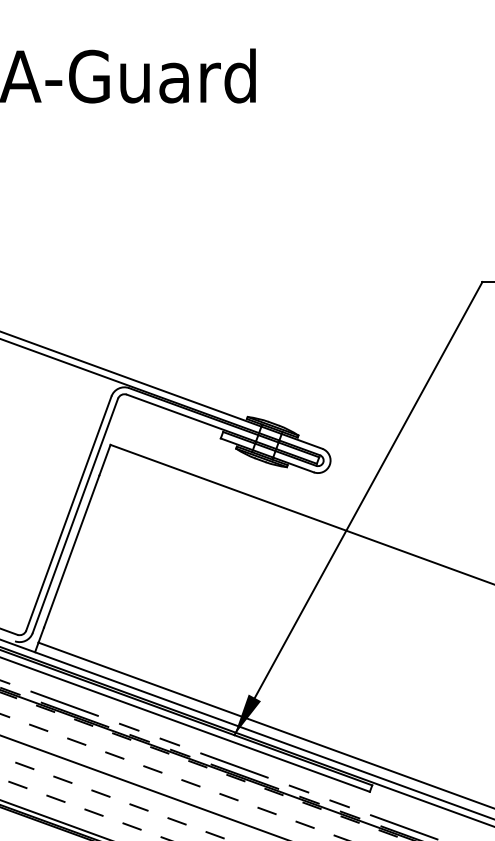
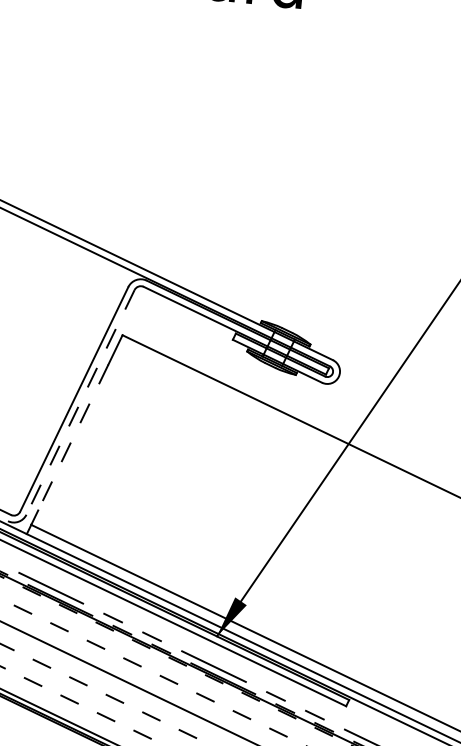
line: (75, 515) -> (80, 402), solid -> dashed
line: (71, 551) -> (73, 437), solid -> dashed

